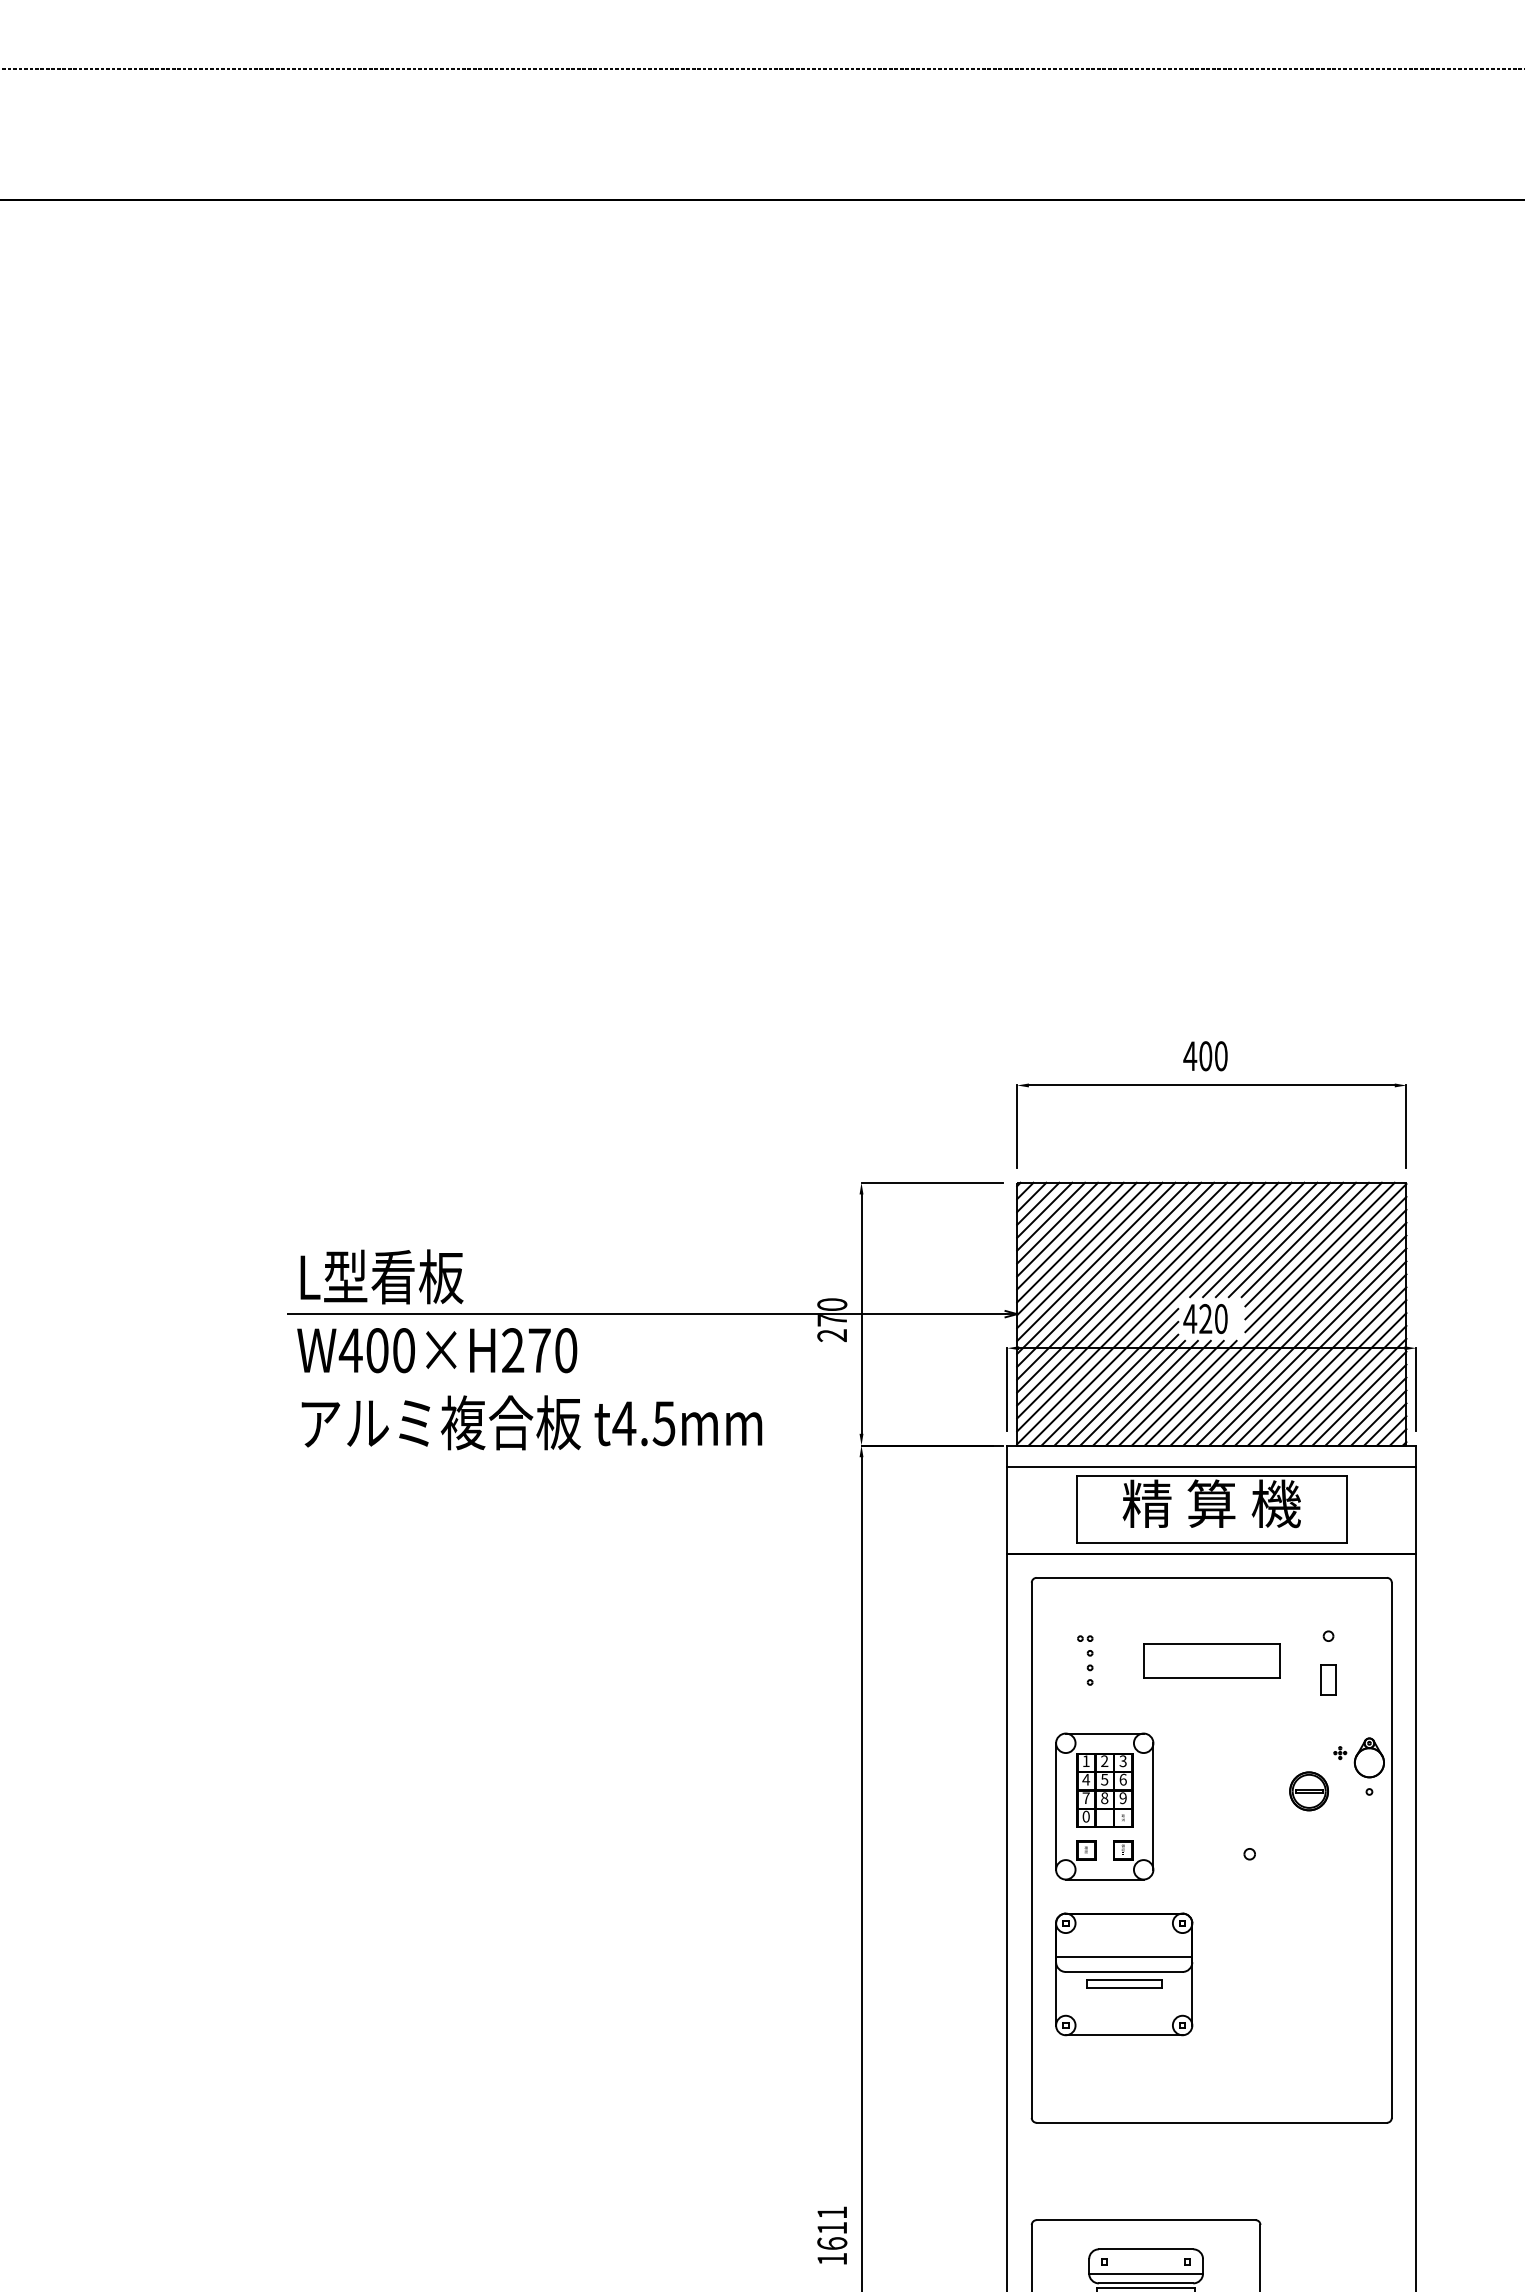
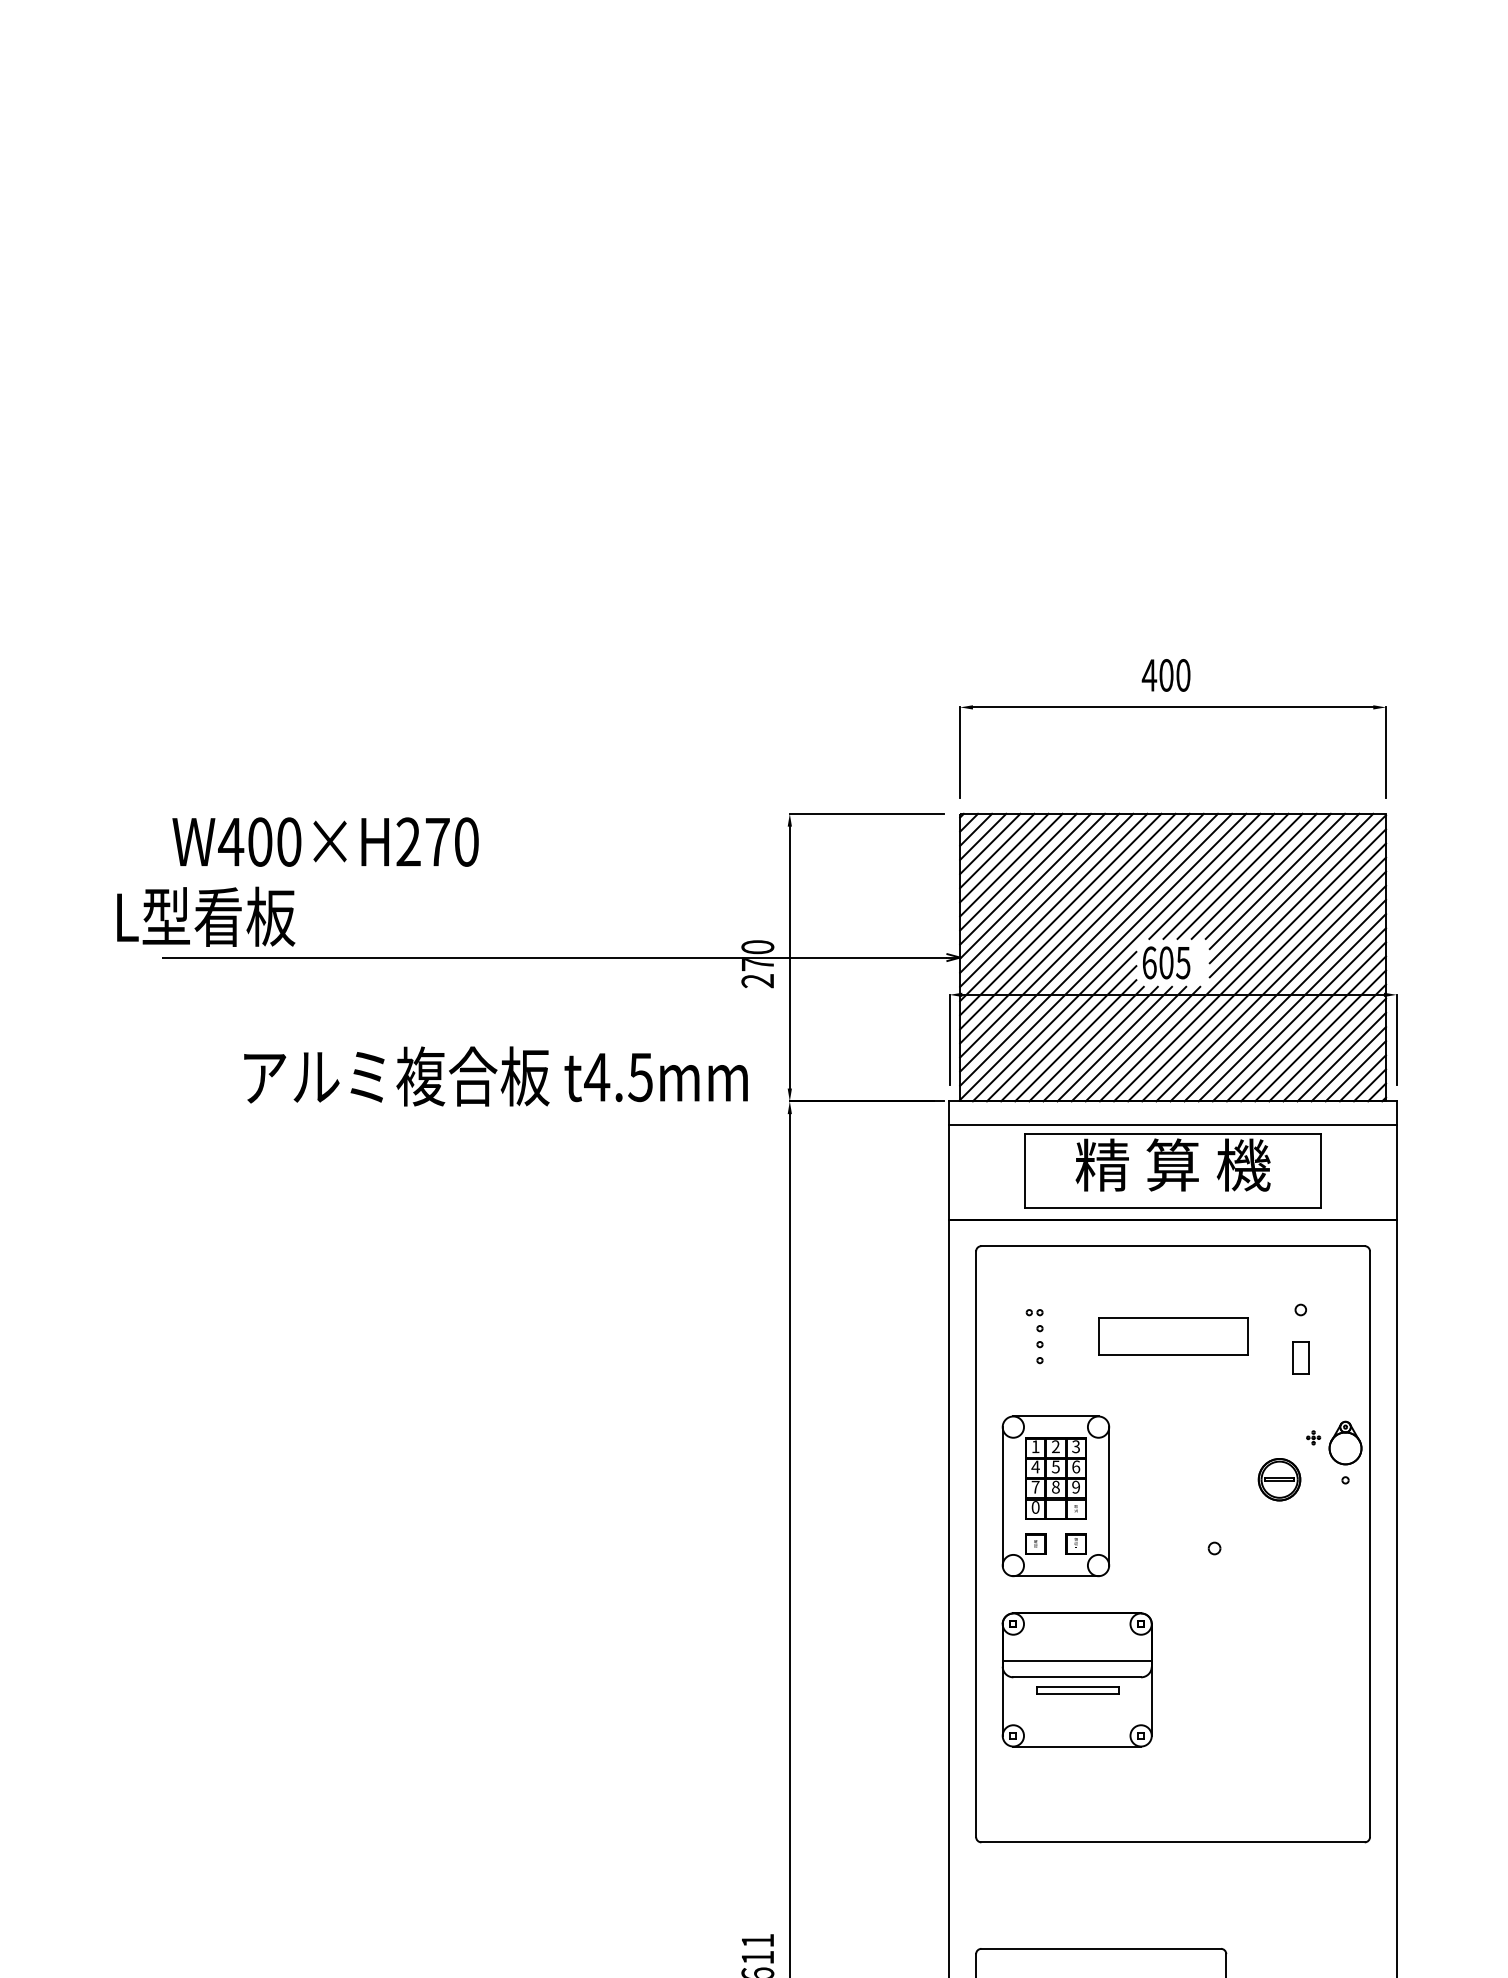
text: (381, 1276) -> (205, 916), moved
text: (1205, 1319) -> (1166, 963), 420 -> 605
text: (437, 1350) -> (325, 842), moved
text: (531, 1422) -> (495, 1076), moved

